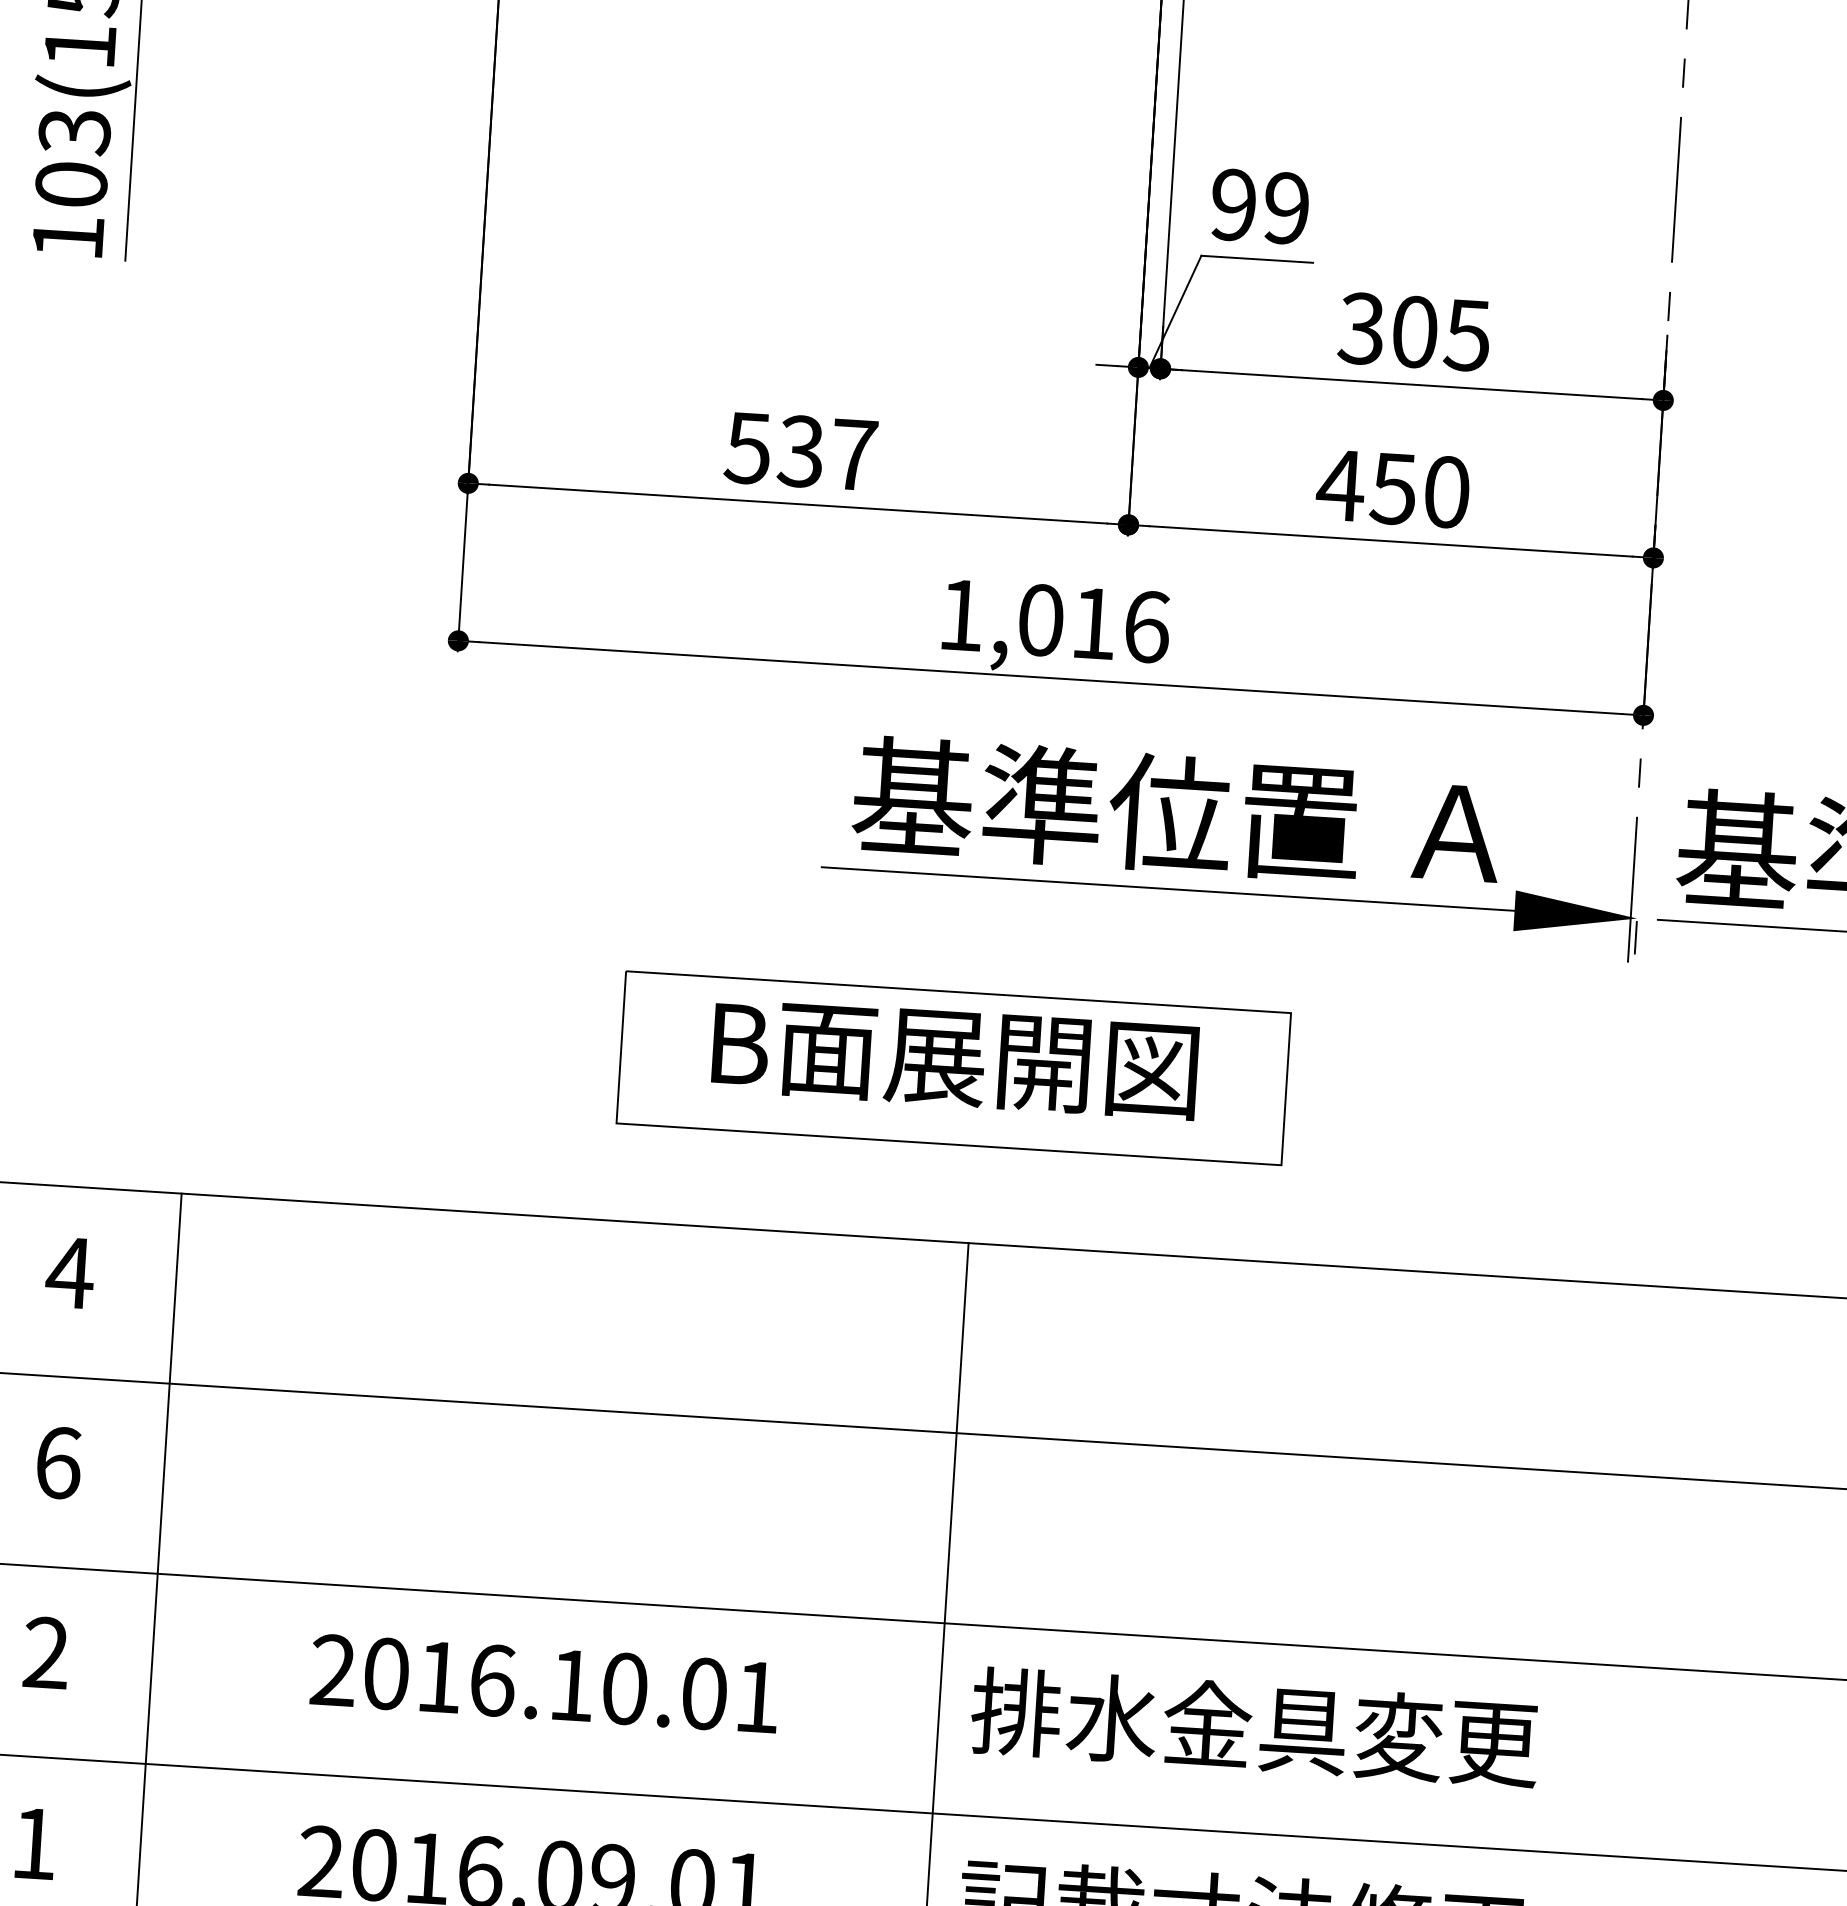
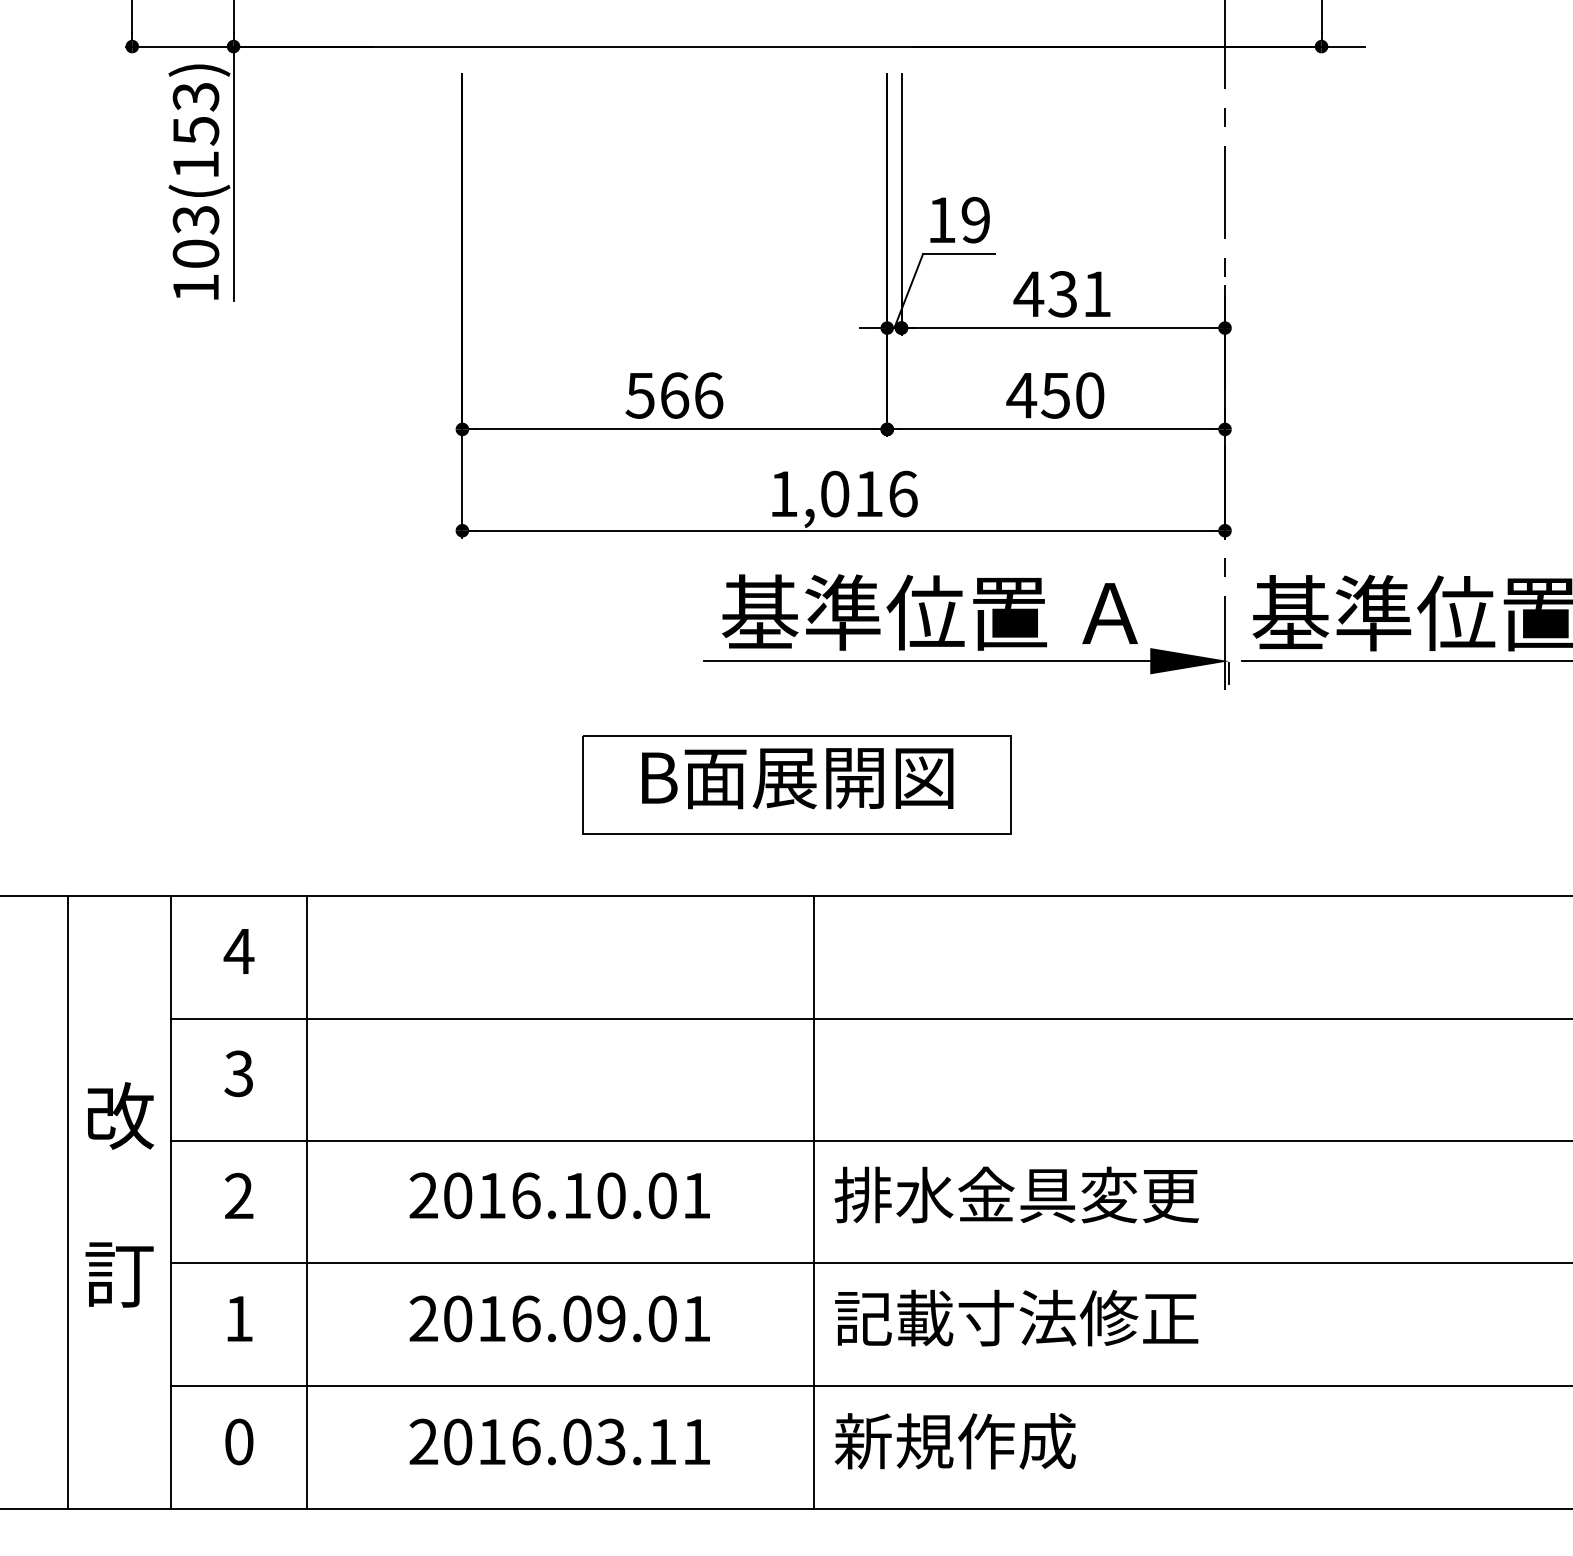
text: (1233, 205) -> (941, 220), 99 -> 19
text: (1414, 332) -> (1062, 294), 305 -> 431
text: (827, 453) -> (691, 395), 537 -> 566
text: (57, 1462) -> (238, 1073), 6 -> 3

